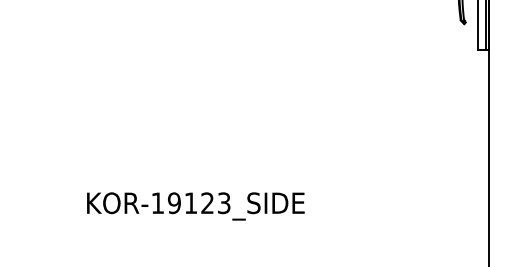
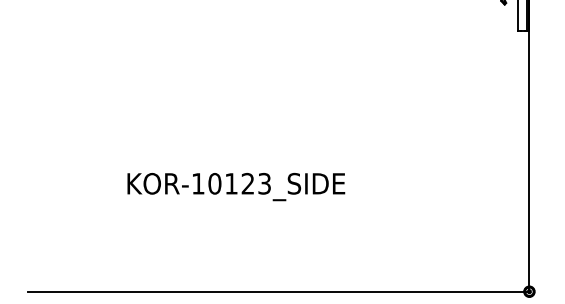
text: (174, 202) -> (214, 183), KOR-19123_SIDE -> KOR-10123_SIDE

